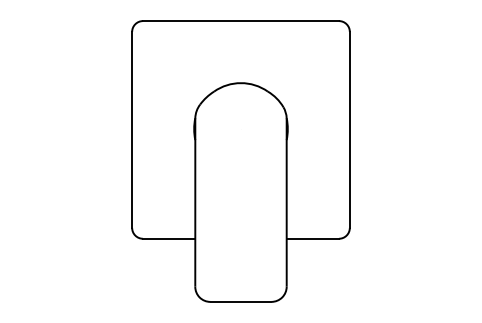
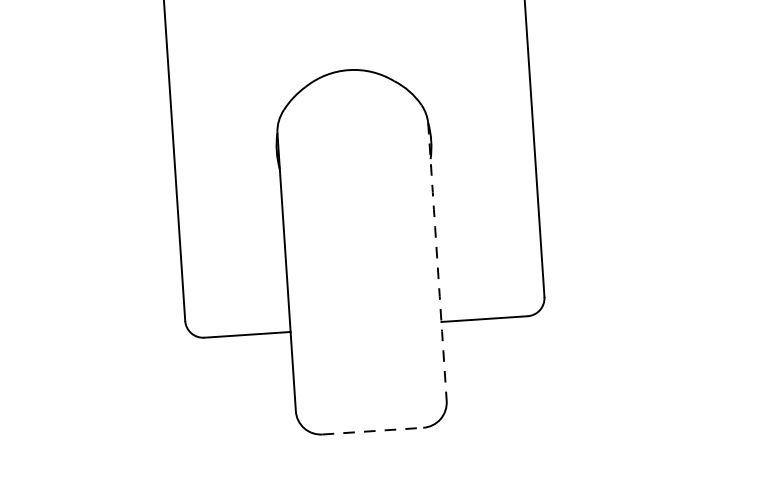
arc: (286, 202) -> (437, 262), solid -> dashed
line: (241, 301) -> (373, 430), solid -> dashed

